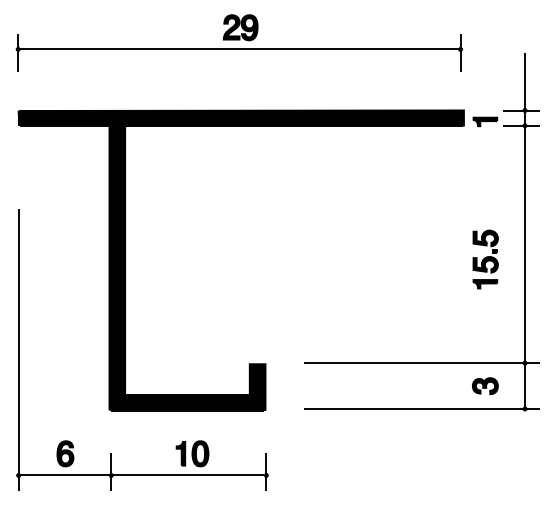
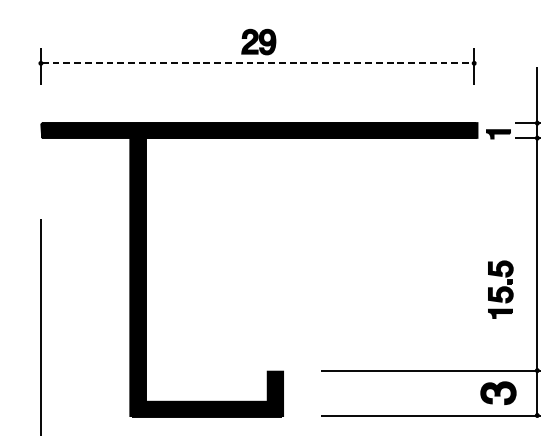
line: (241, 49) -> (259, 63), solid -> dashed
part: (485, 259) -> (500, 289), moved
part: (485, 385) -> (498, 392), size x1.4

